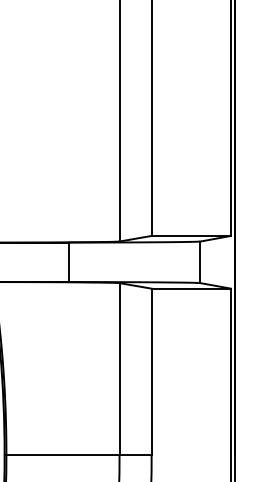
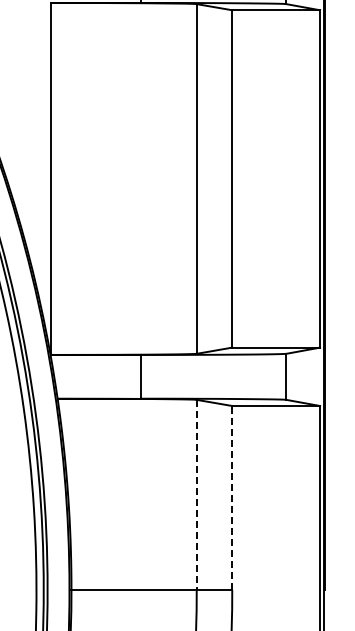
line: (119, 369) -> (196, 495), solid -> dashed
line: (151, 371) -> (232, 497), solid -> dashed

